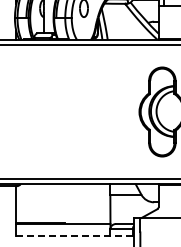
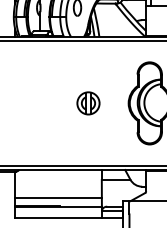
part: (95, 111) -> (88, 102), added
line: (63, 214) -> (58, 197), added
line: (74, 236) -> (68, 218), dashed -> solid

